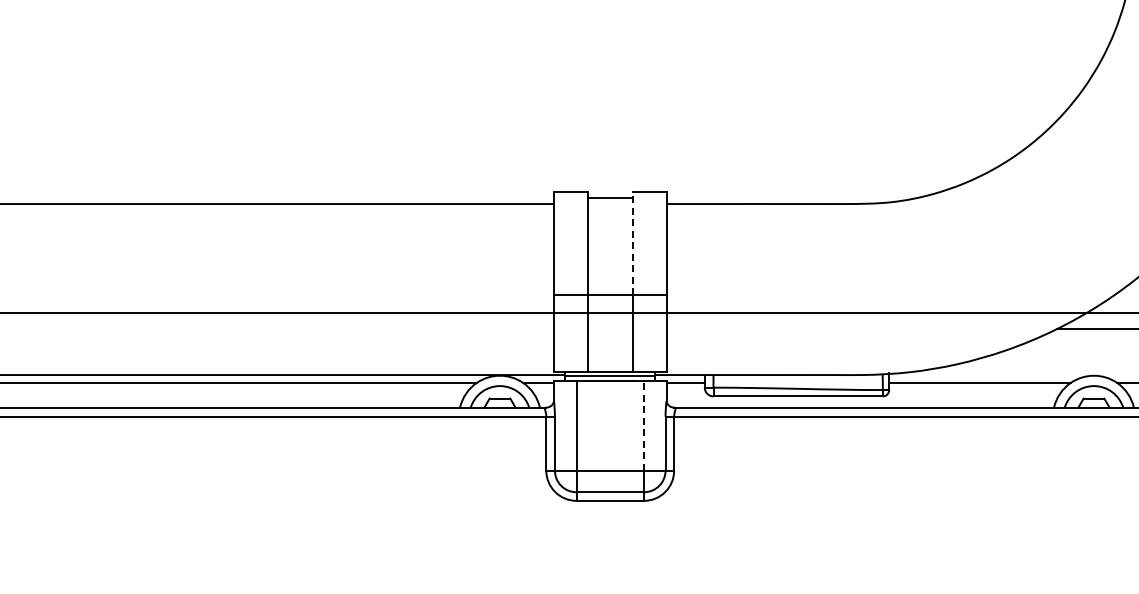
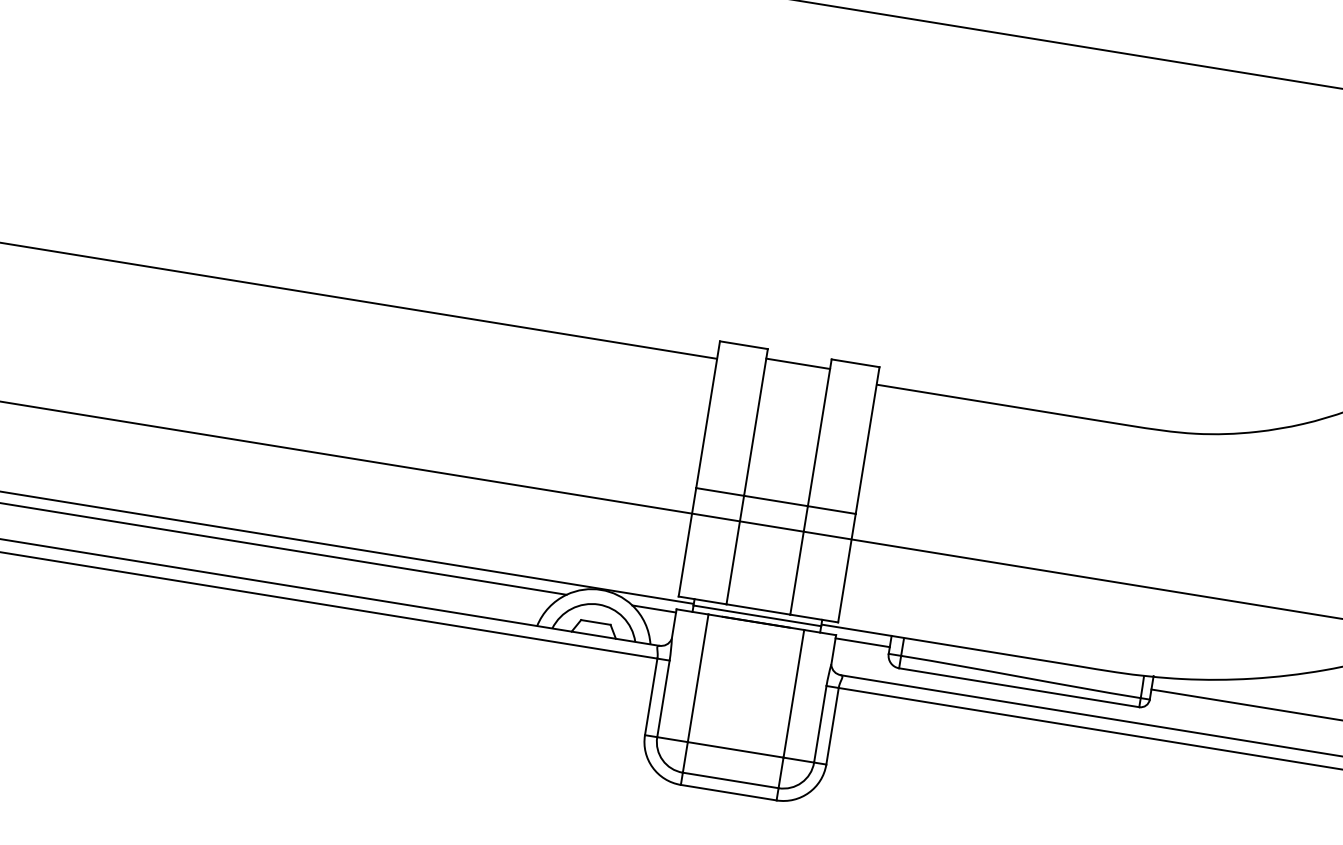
line: (632, 243) -> (819, 432), dashed -> solid
line: (644, 425) -> (794, 693), dashed -> solid

